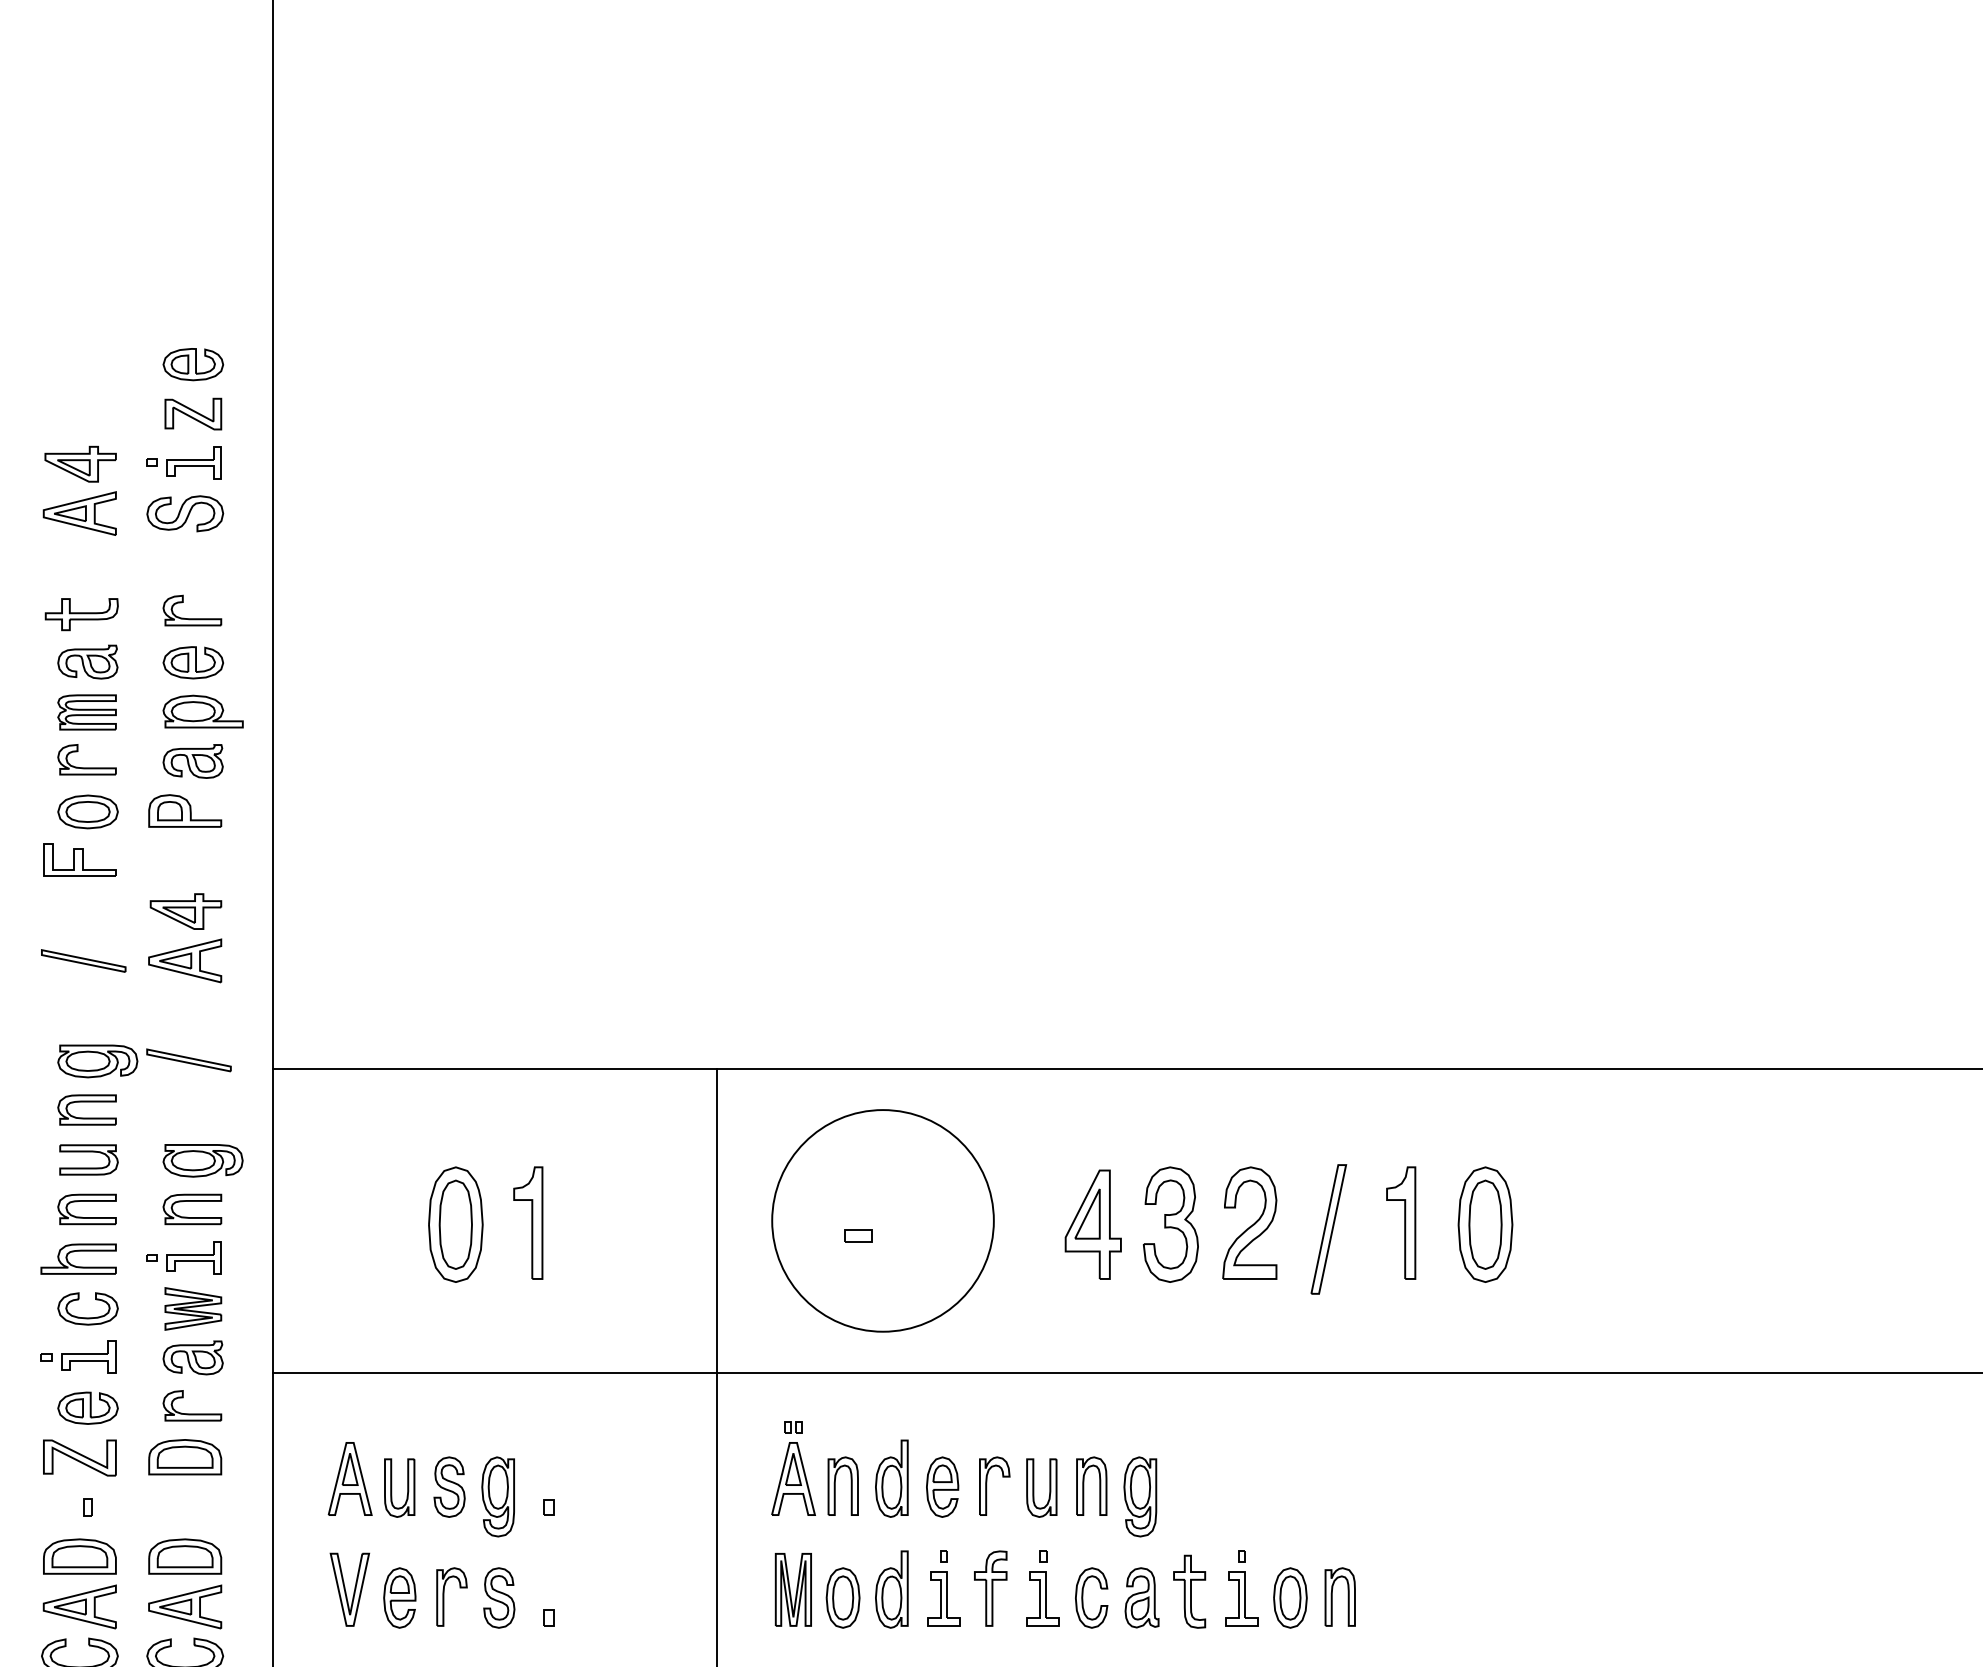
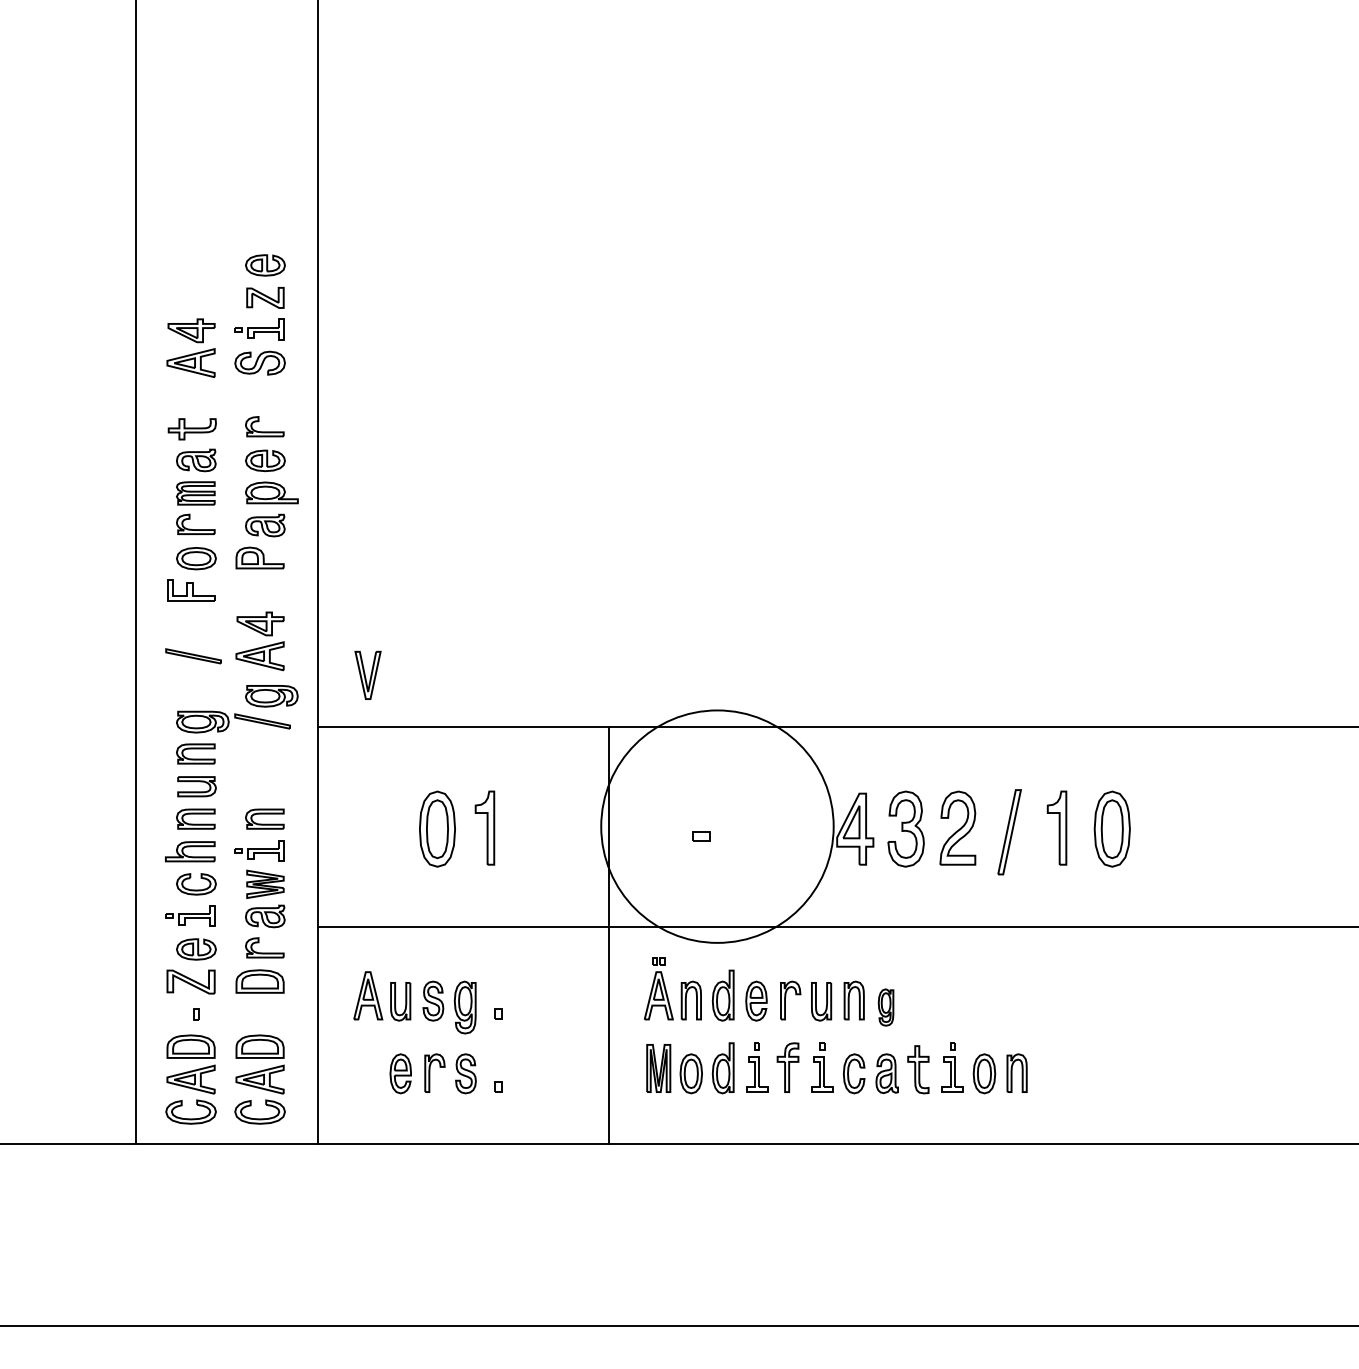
part: (202, 1161) -> (271, 696), moved
circle: (883, 1220) -> (717, 826), size x1.6
part: (1139, 1496) -> (885, 1007), size x0.7
part: (349, 1588) -> (367, 674), moved

